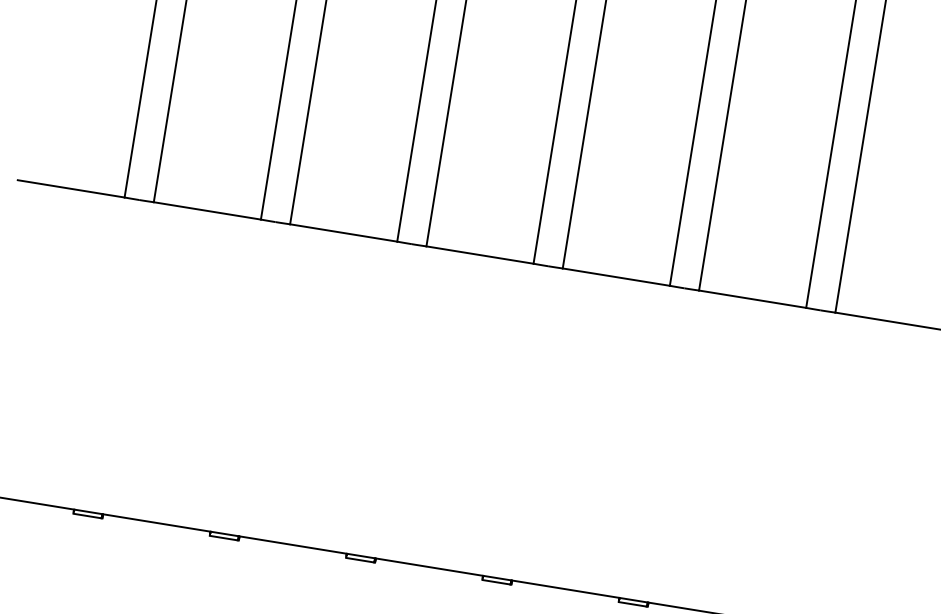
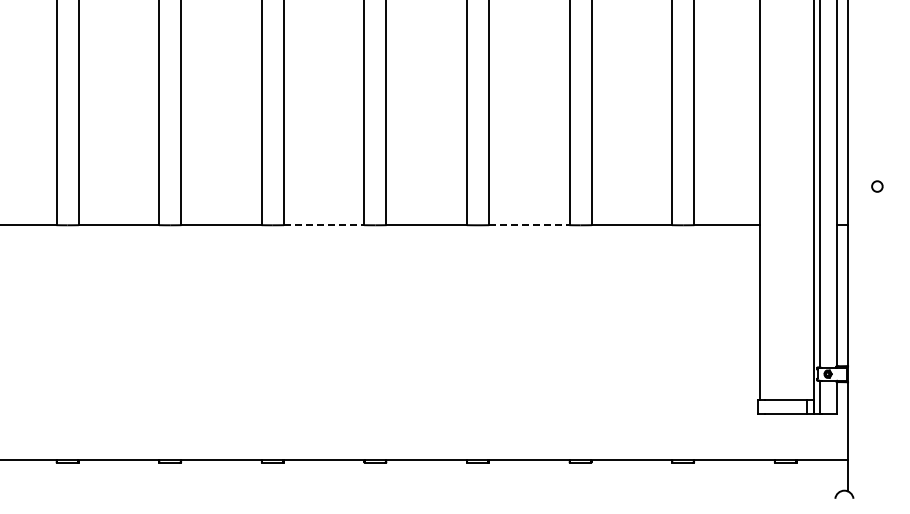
line: (480, 255) -> (324, 225), solid -> dashed
line: (752, 299) -> (529, 225), solid -> dashed

